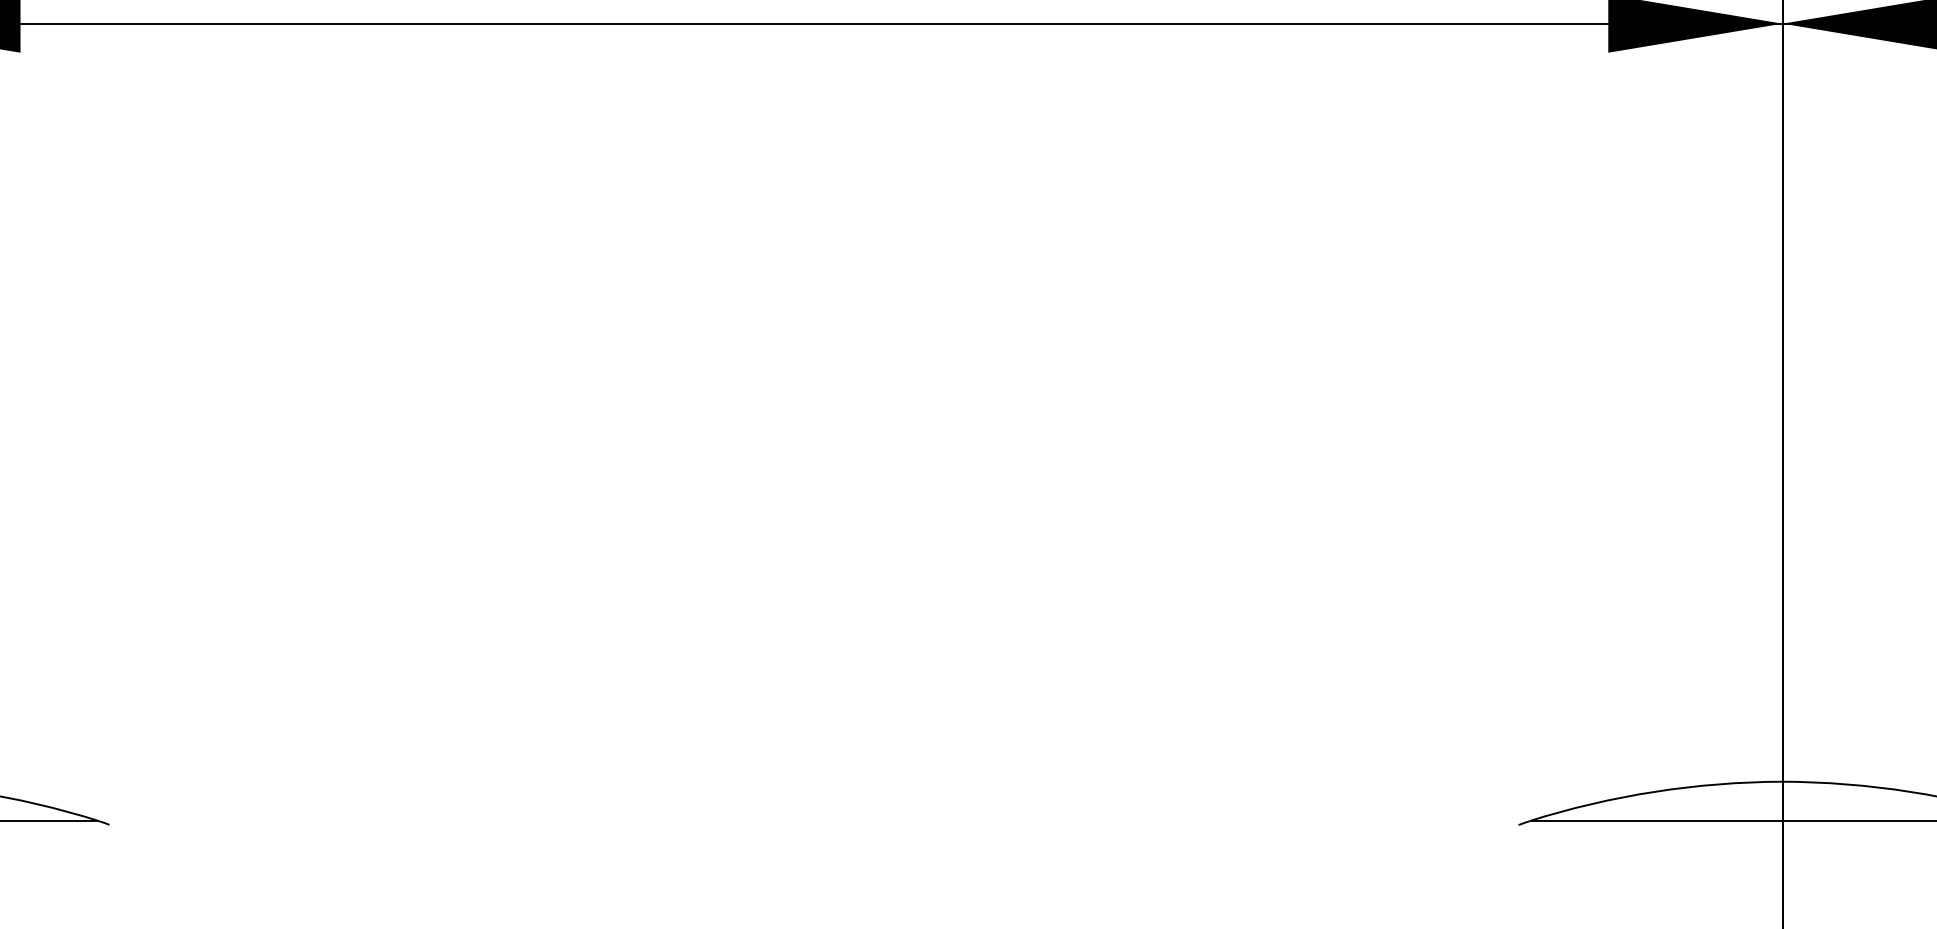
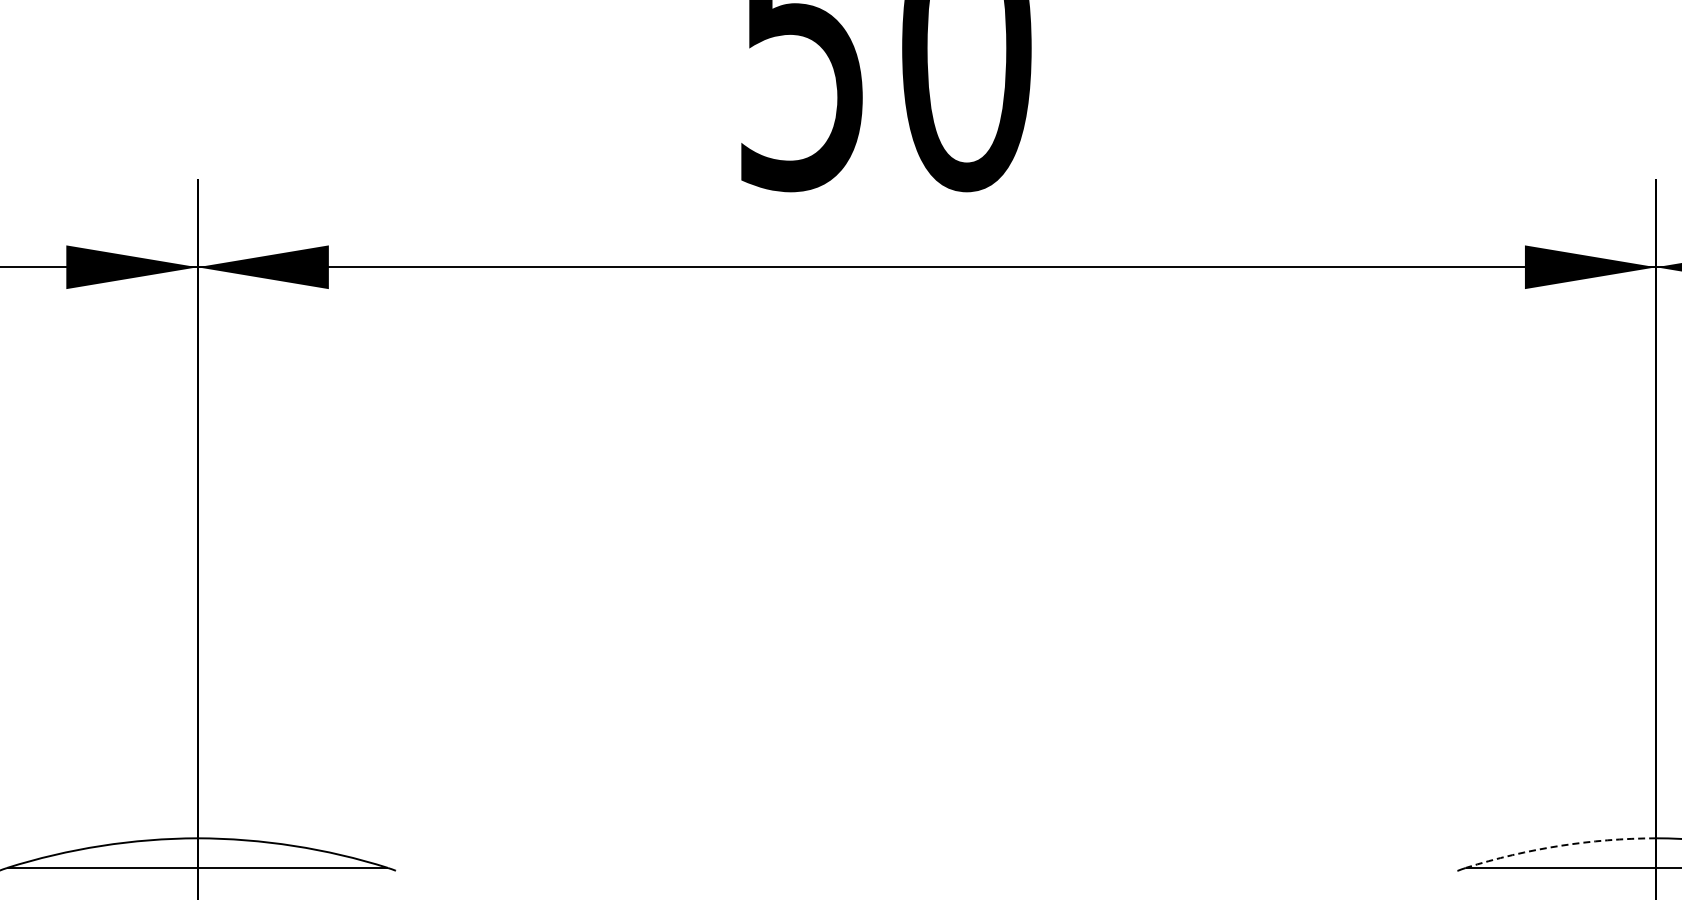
arc: (1654, 791) -> (1559, 845), solid -> dashed

